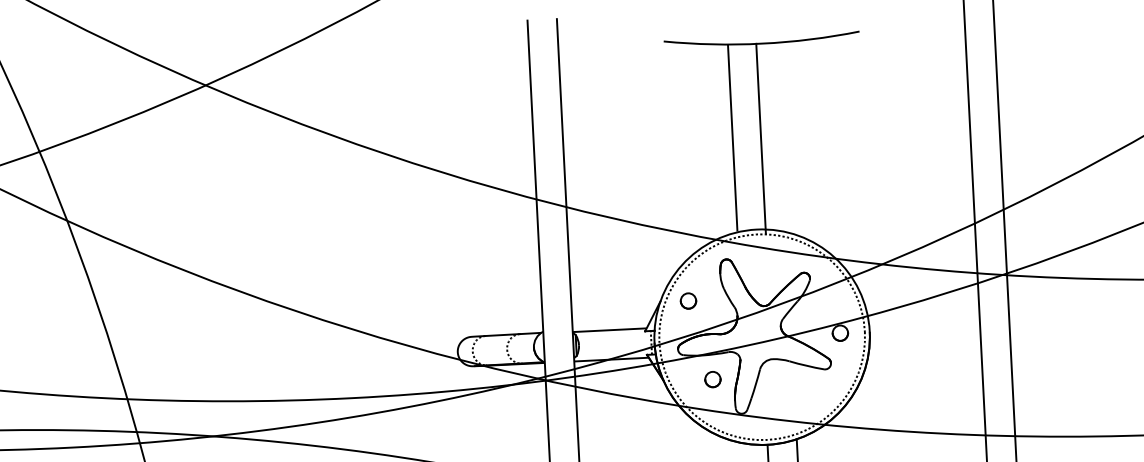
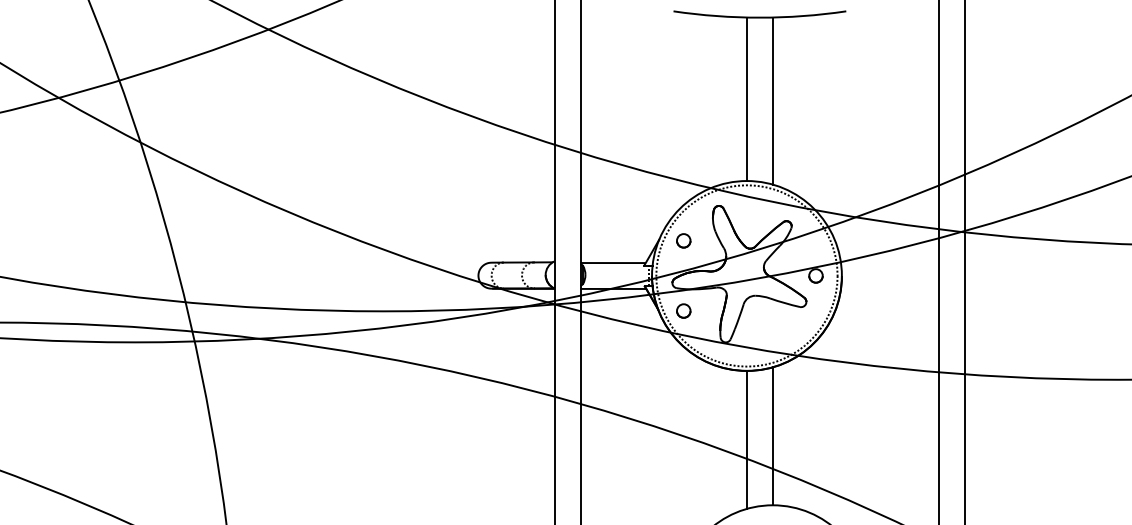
line: (760, 137) -> (772, 100), moved
line: (732, 138) -> (746, 99), moved
circle: (712, 378) -> (683, 310), moved

